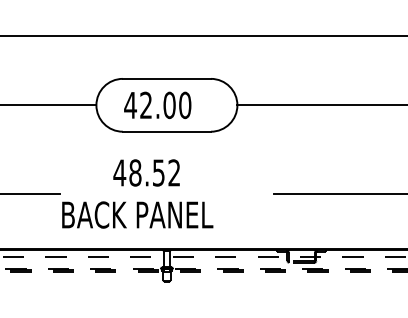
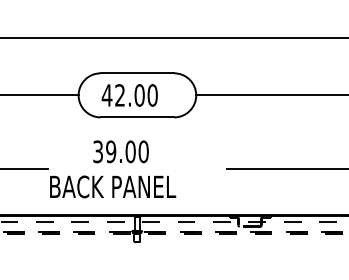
text: (146, 172) -> (120, 151), 48.52 -> 39.00

